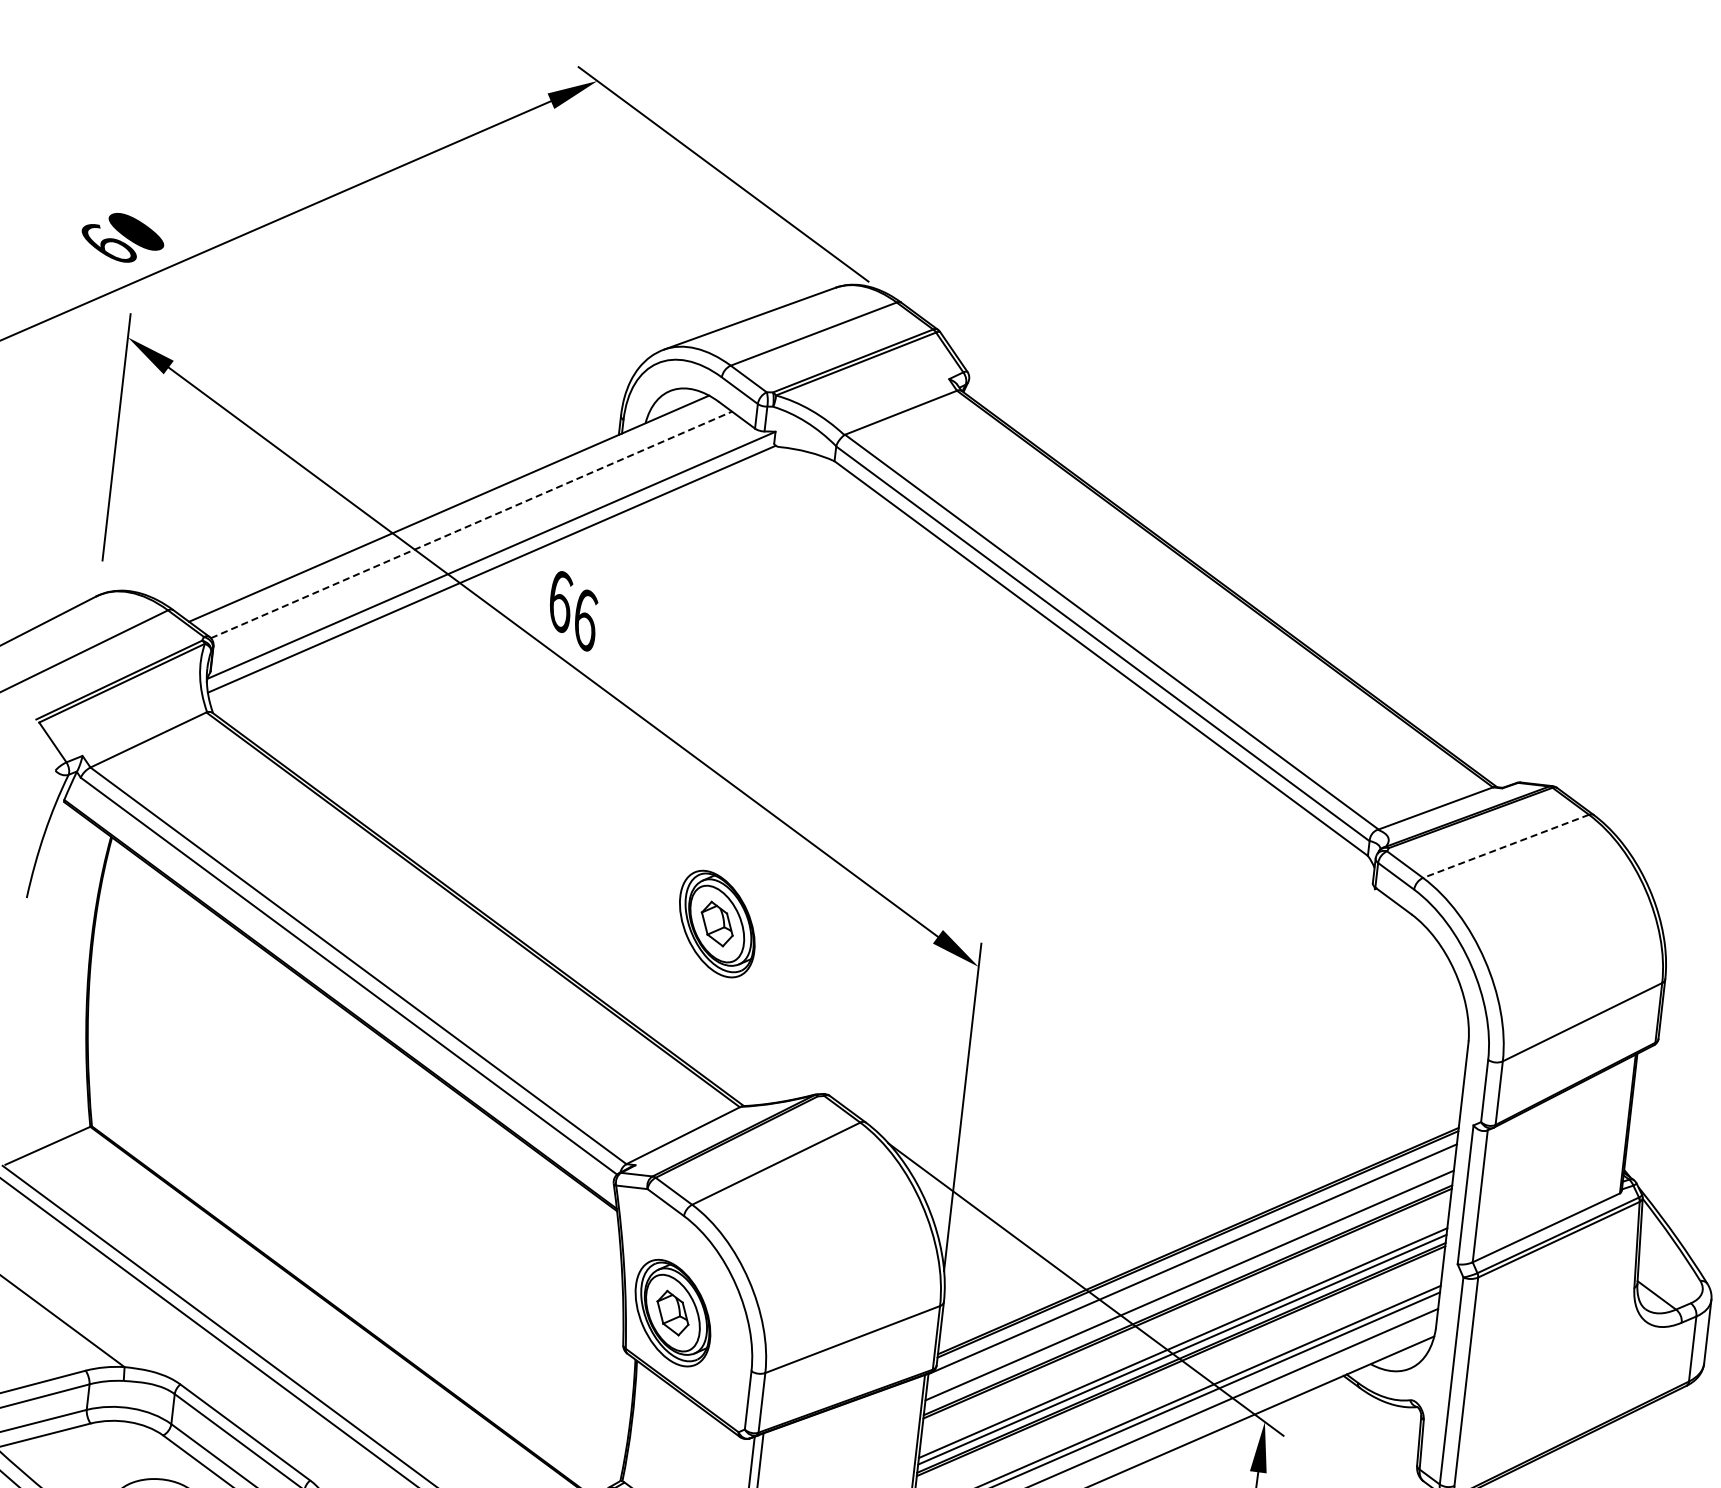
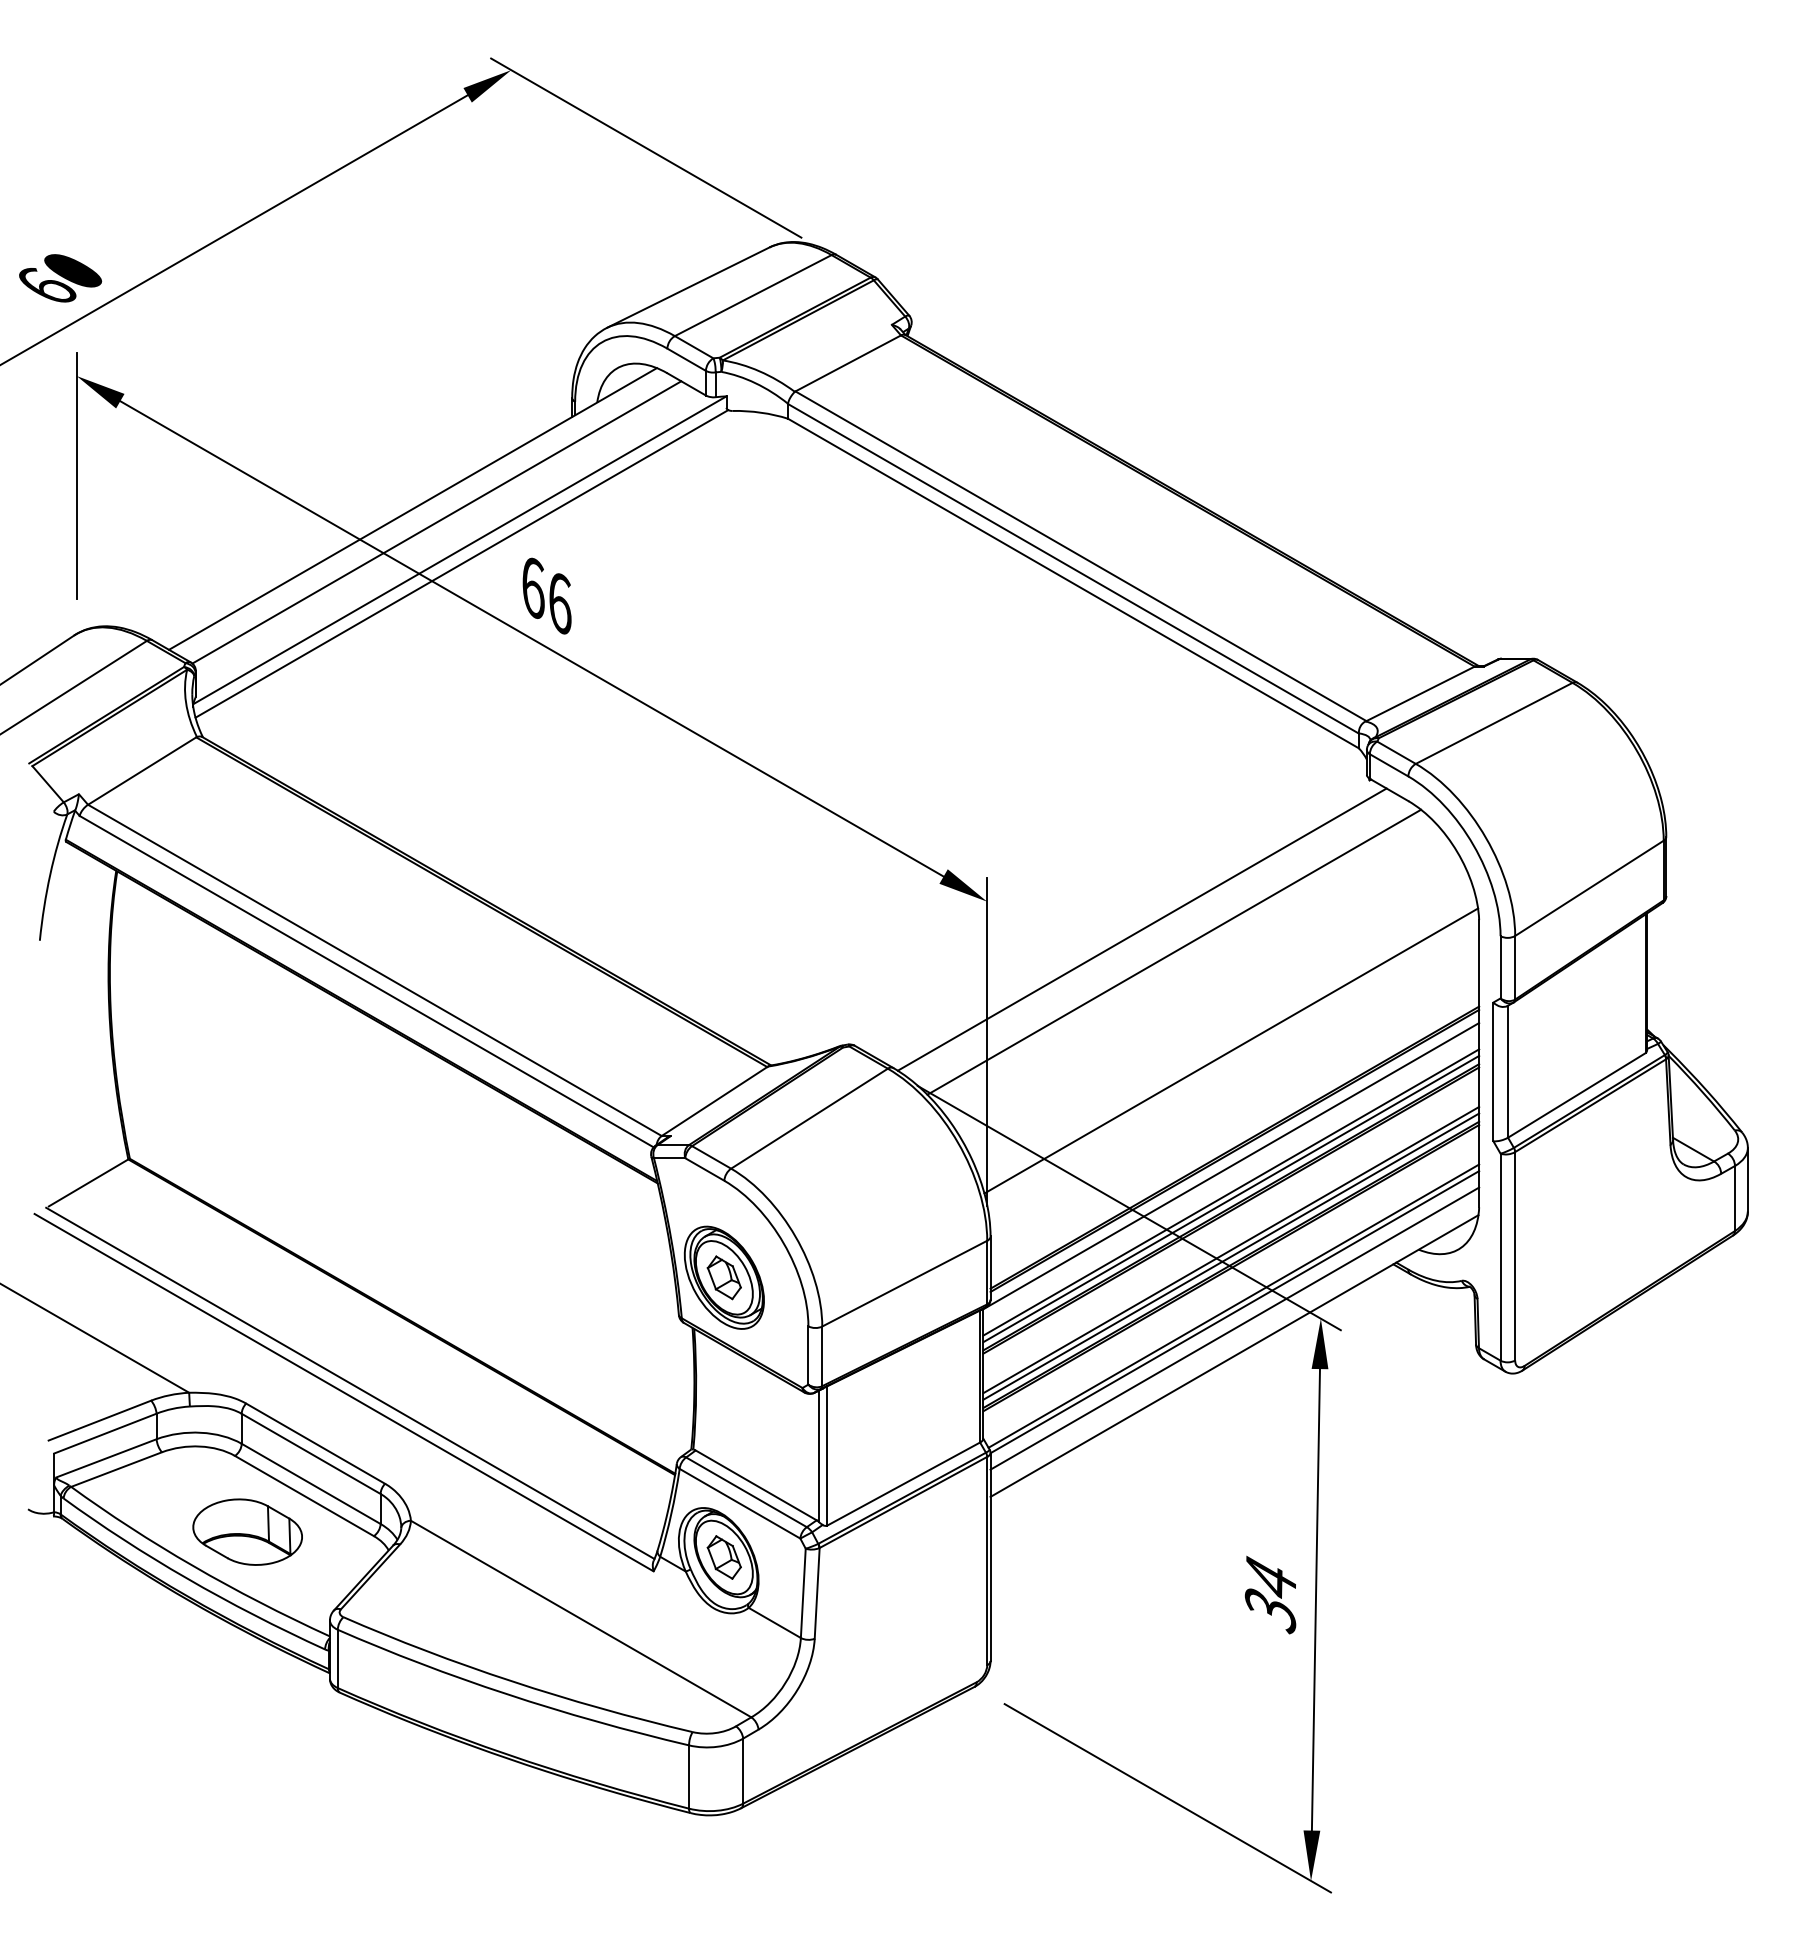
line: (472, 525) -> (437, 522), dashed -> solid
line: (1505, 846) -> (1493, 723), dashed -> solid
part: (716, 923) -> (723, 888), removed
line: (1129, 1012) -> (1141, 929), added
line: (1160, 1038) -> (1174, 951), added
line: (1206, 1143) -> (1231, 1050), added
line: (1189, 1291) -> (1231, 1198), added

